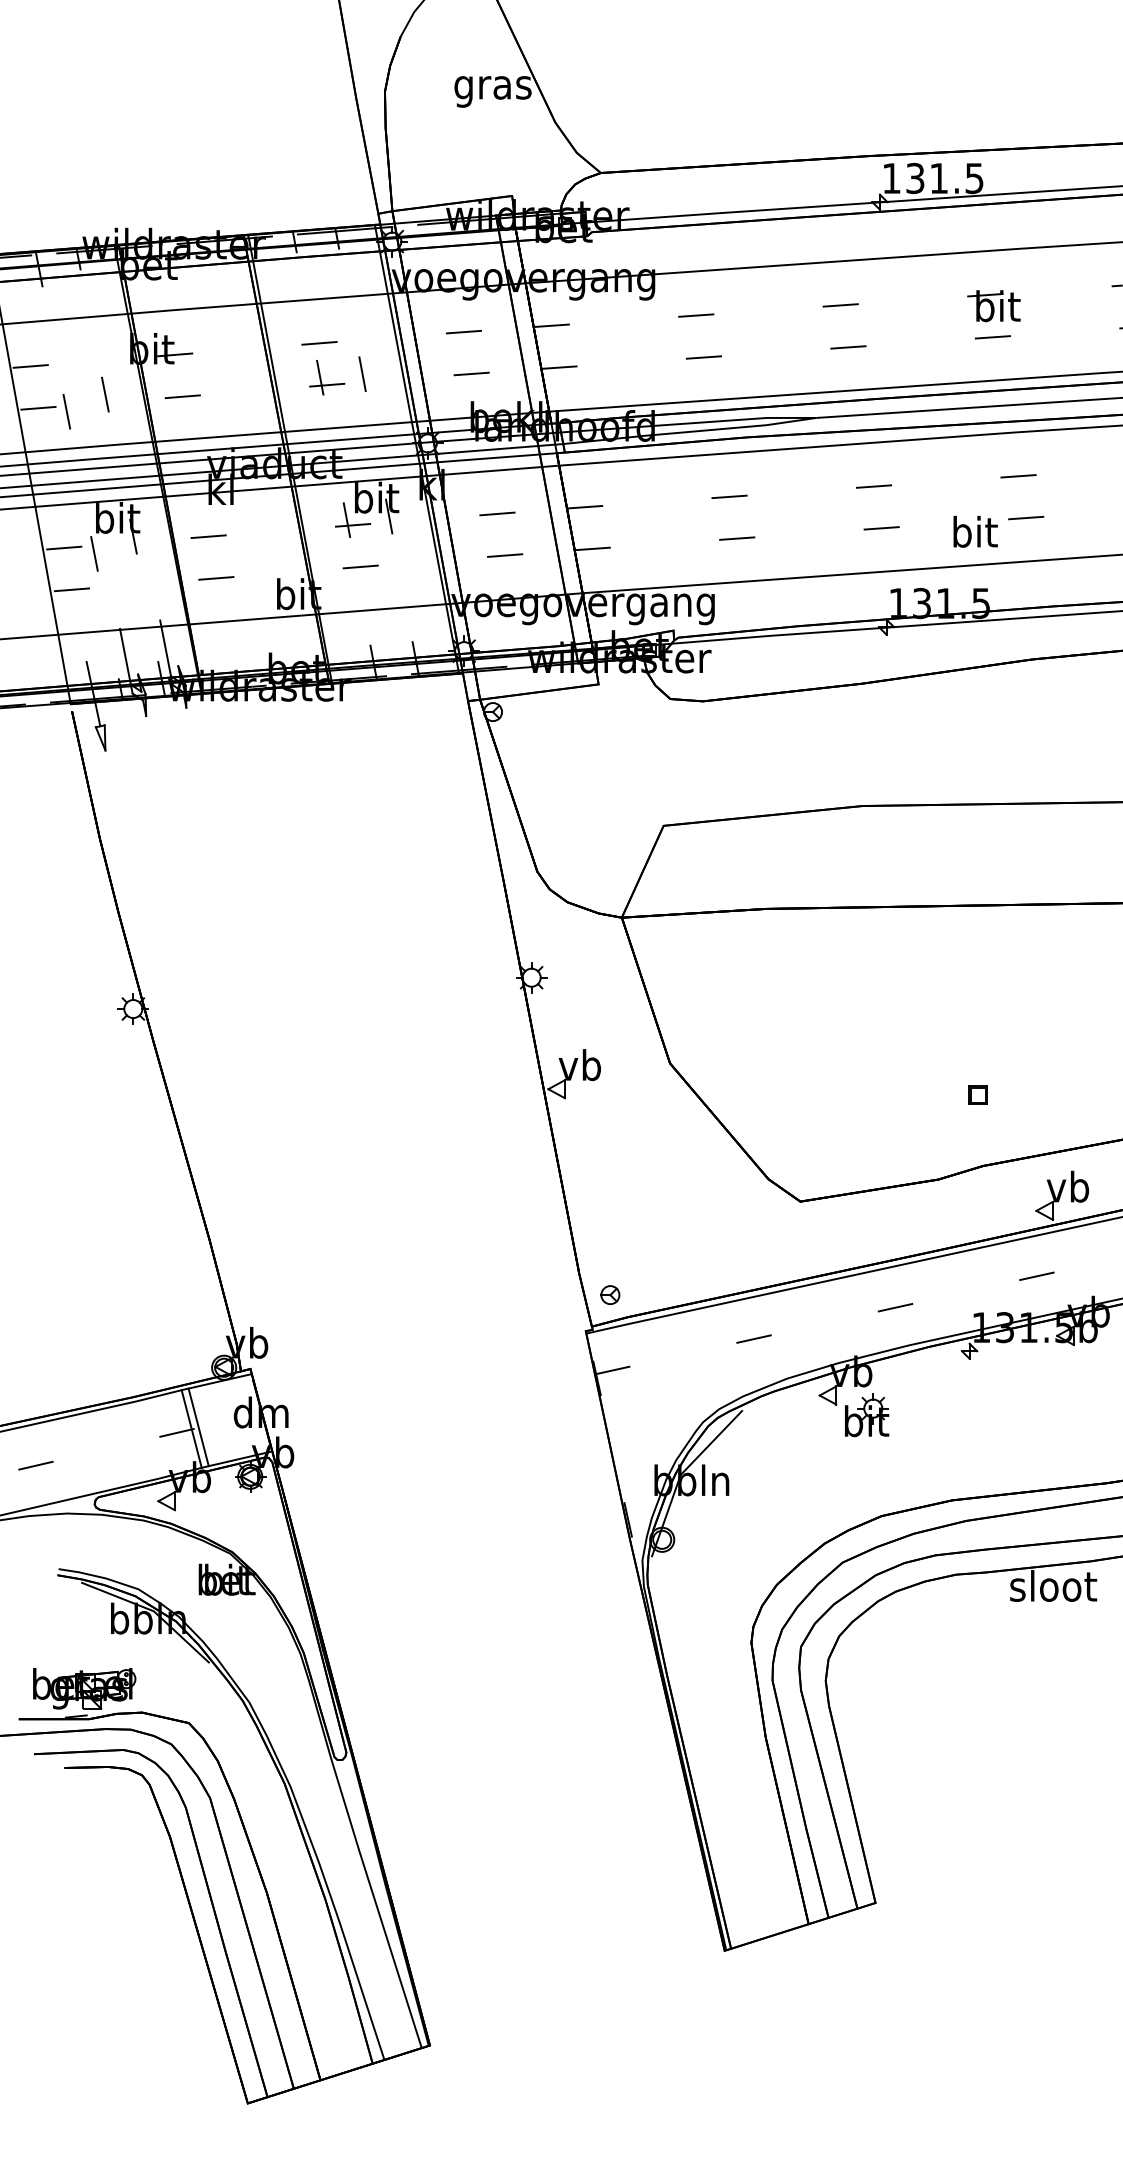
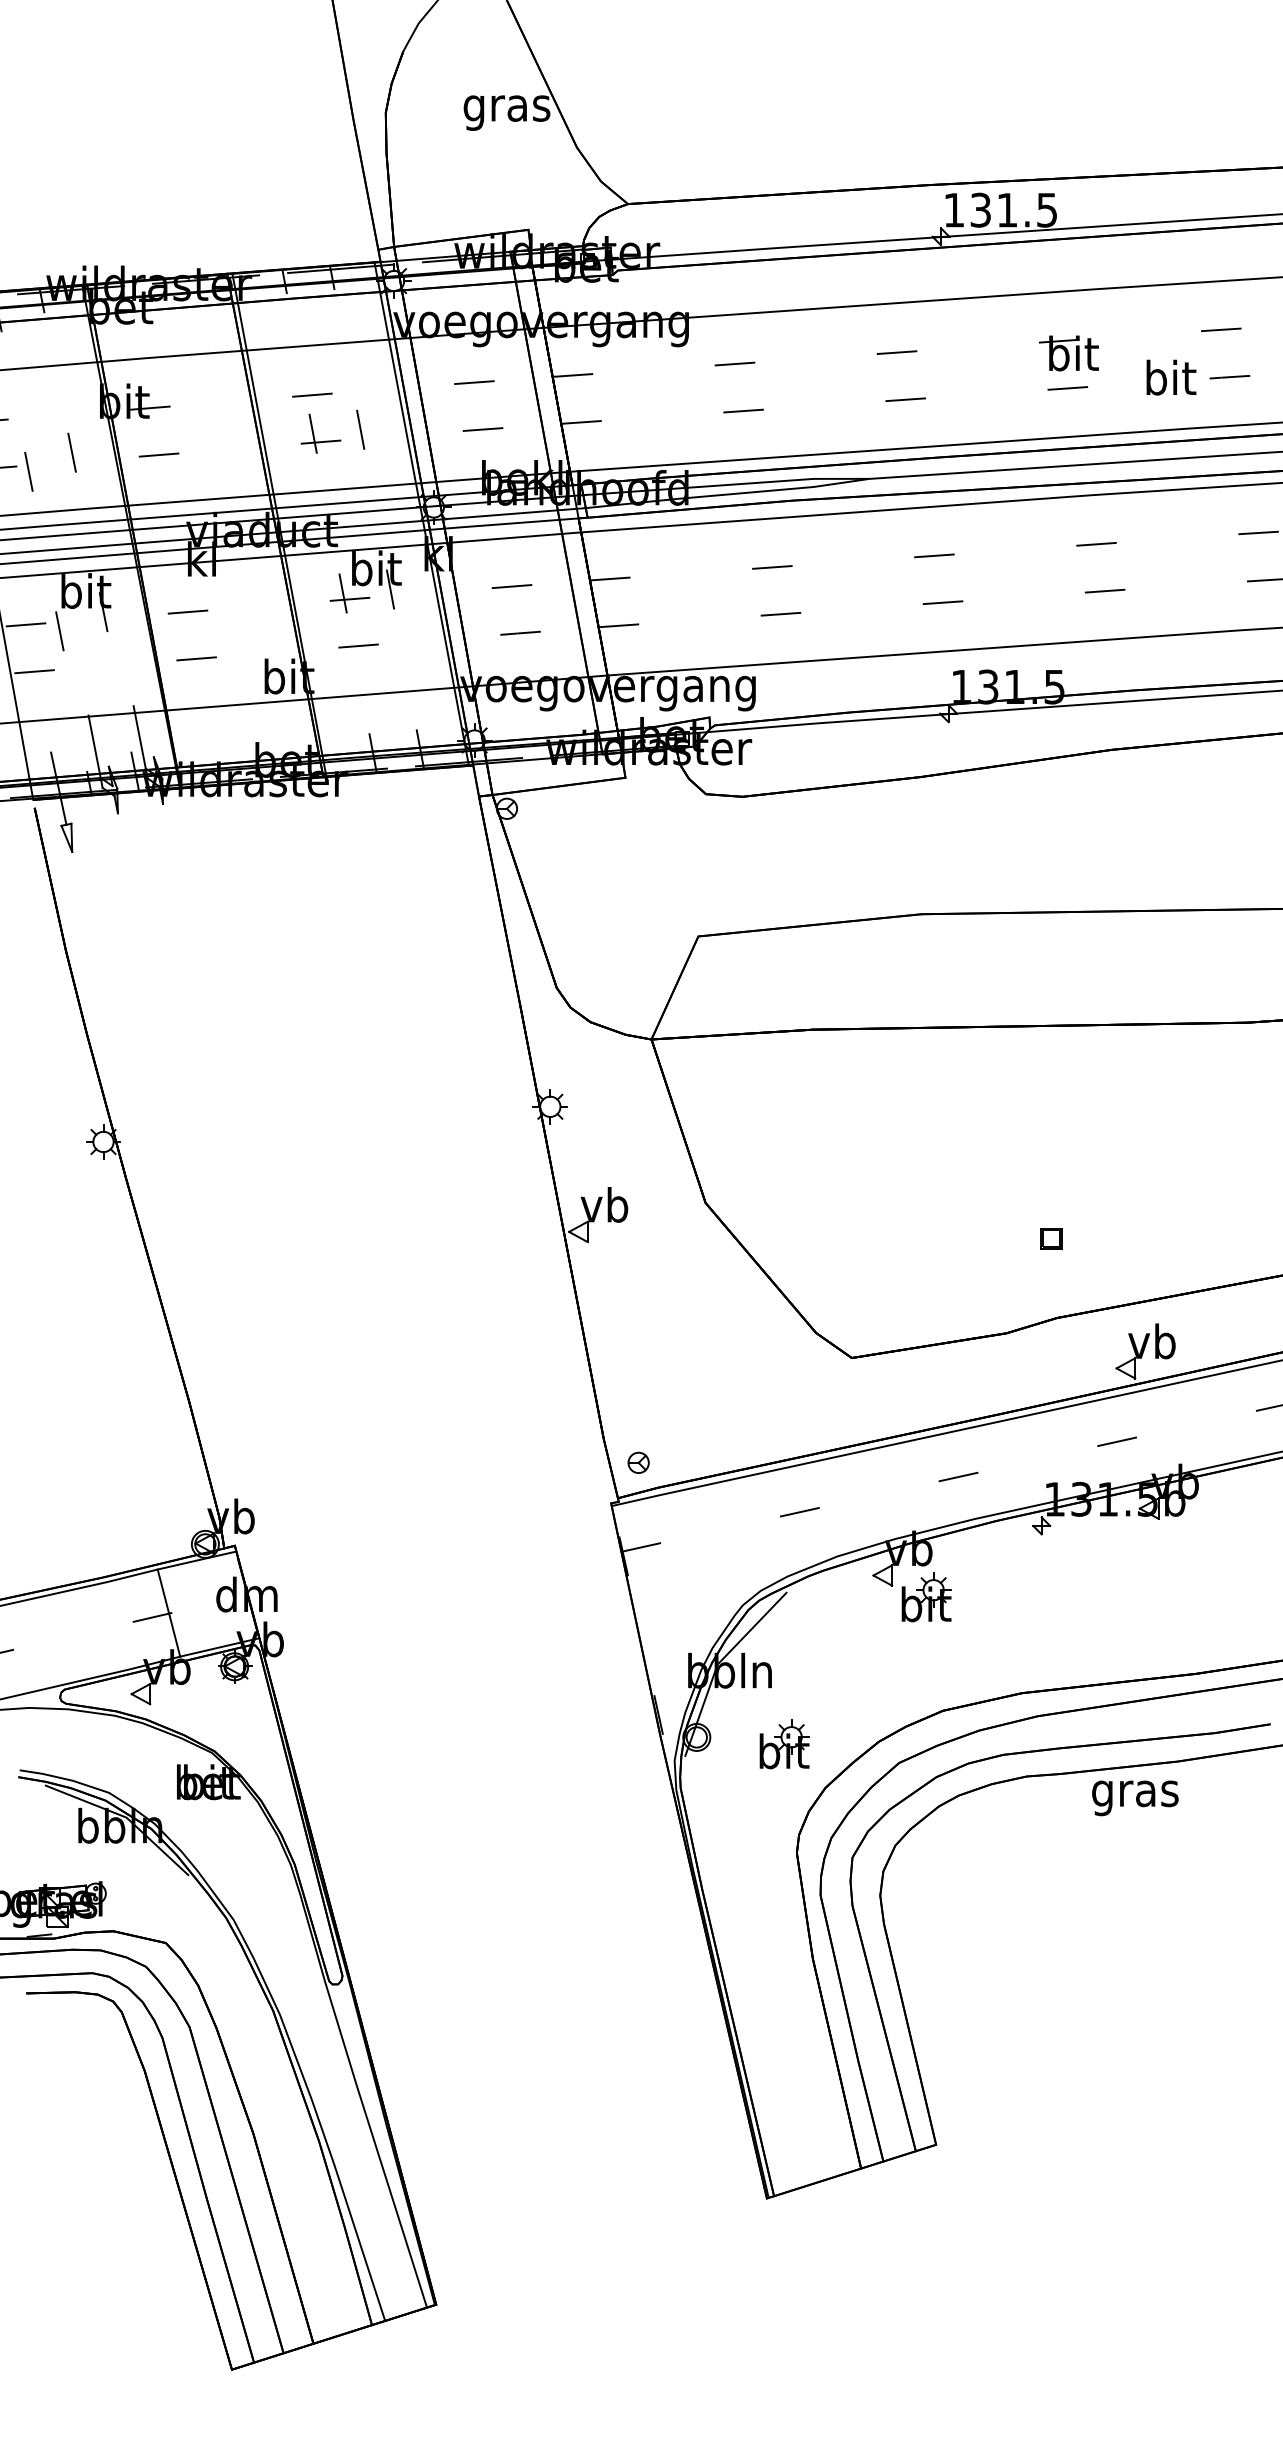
text: (975, 531) -> (1171, 377), moved
line: (198, 1426) -> (176, 1610), removed
part: (740, 1546) -> (784, 1744), added
text: (1053, 1589) -> (1135, 1793), sloot -> gras

